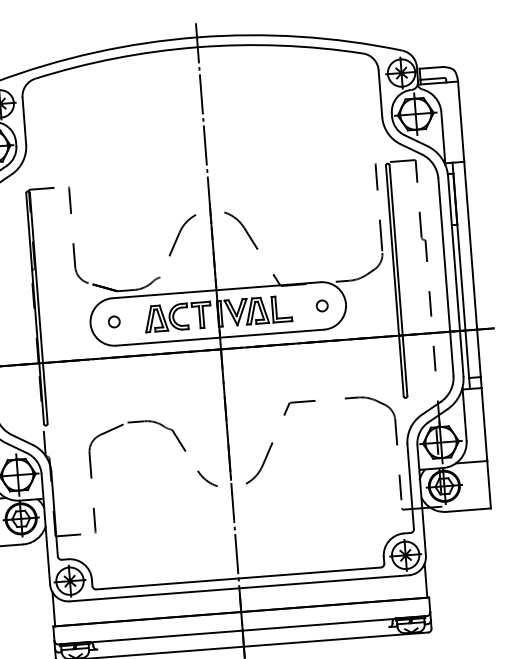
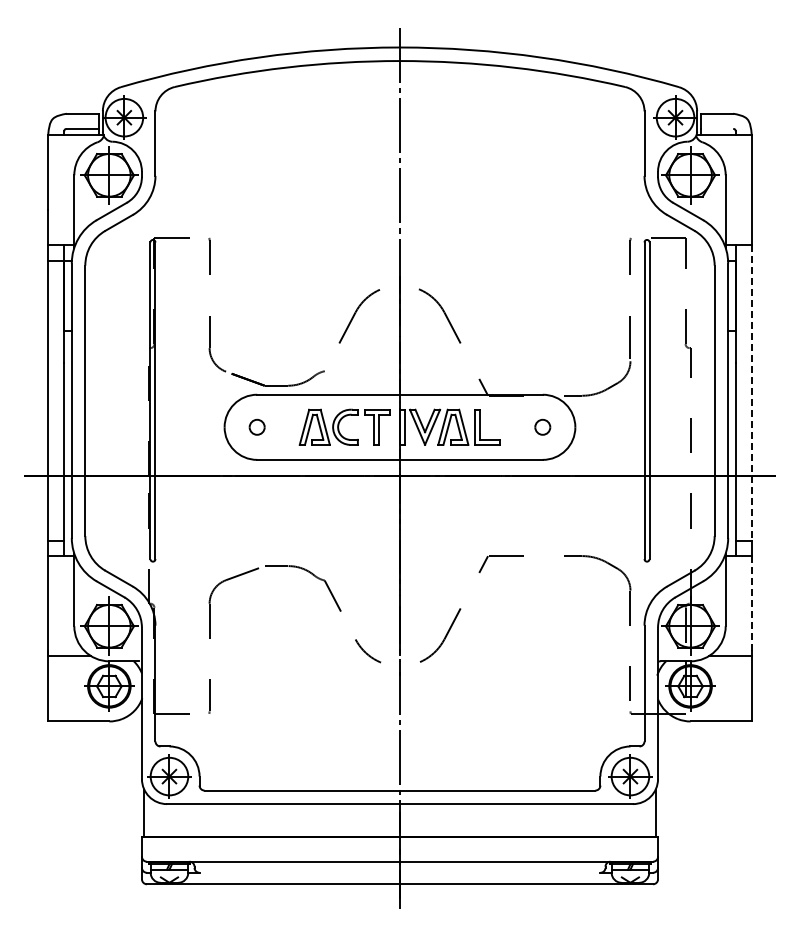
line: (432, 78) -> (716, 128), removed
line: (472, 269) -> (751, 393), solid -> dashed
line: (484, 424) -> (751, 606), solid -> dashed

